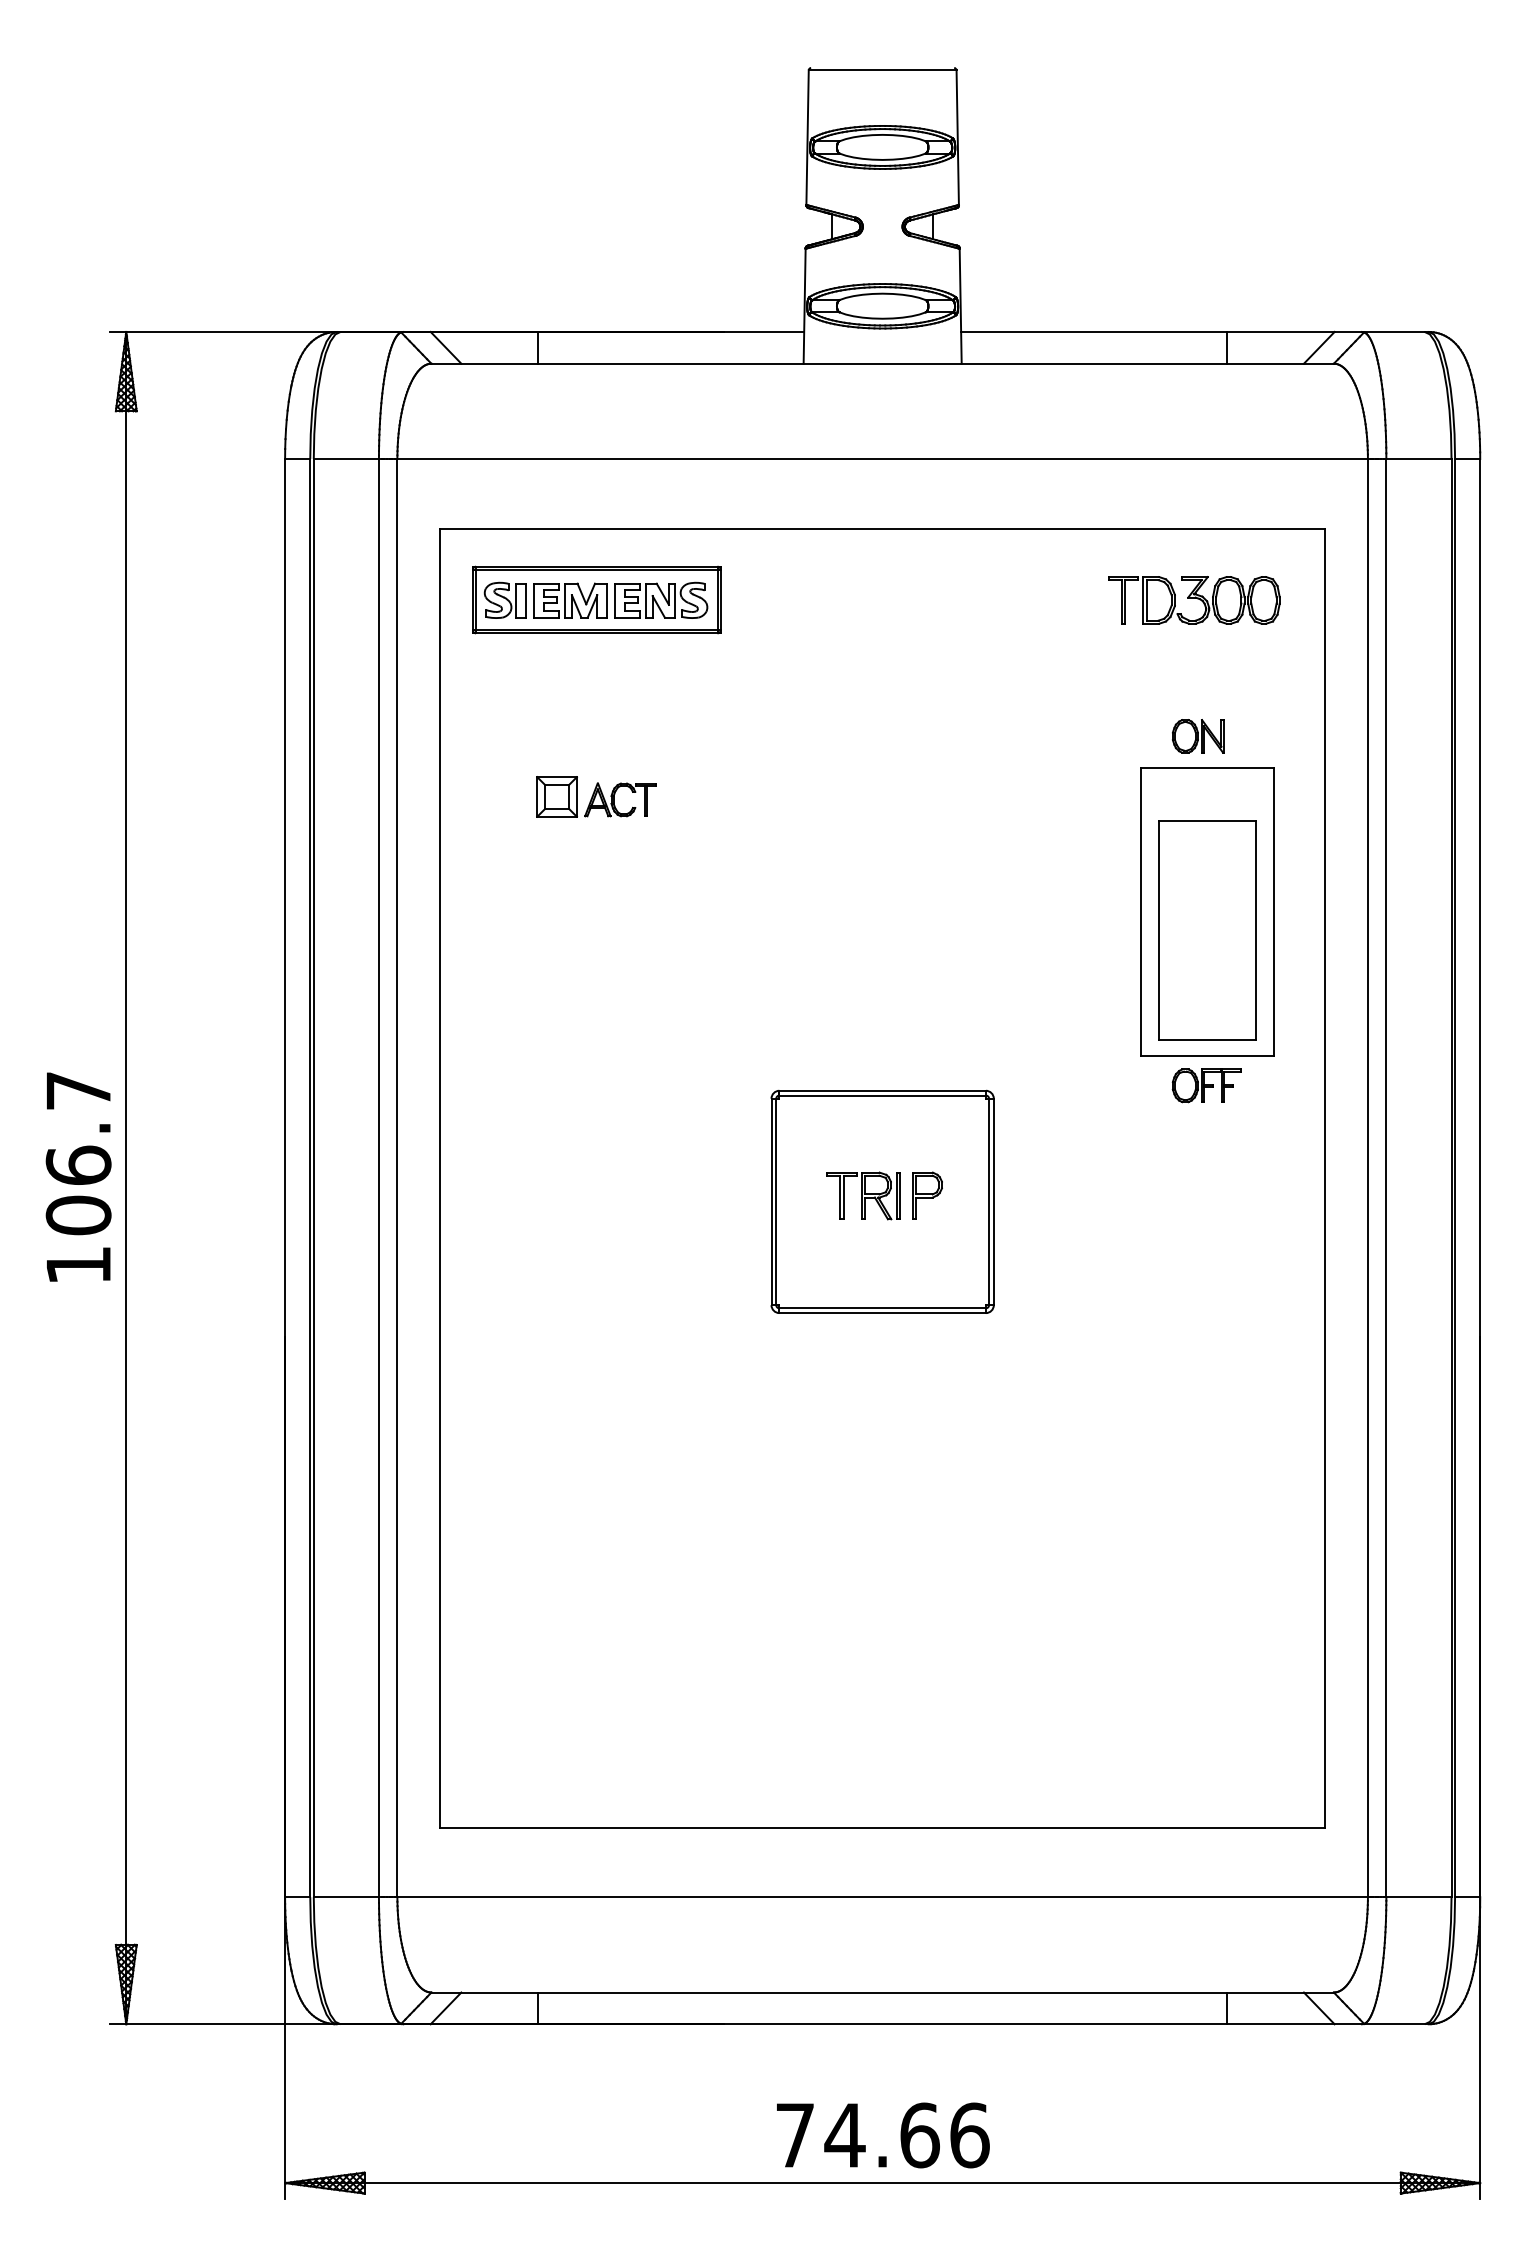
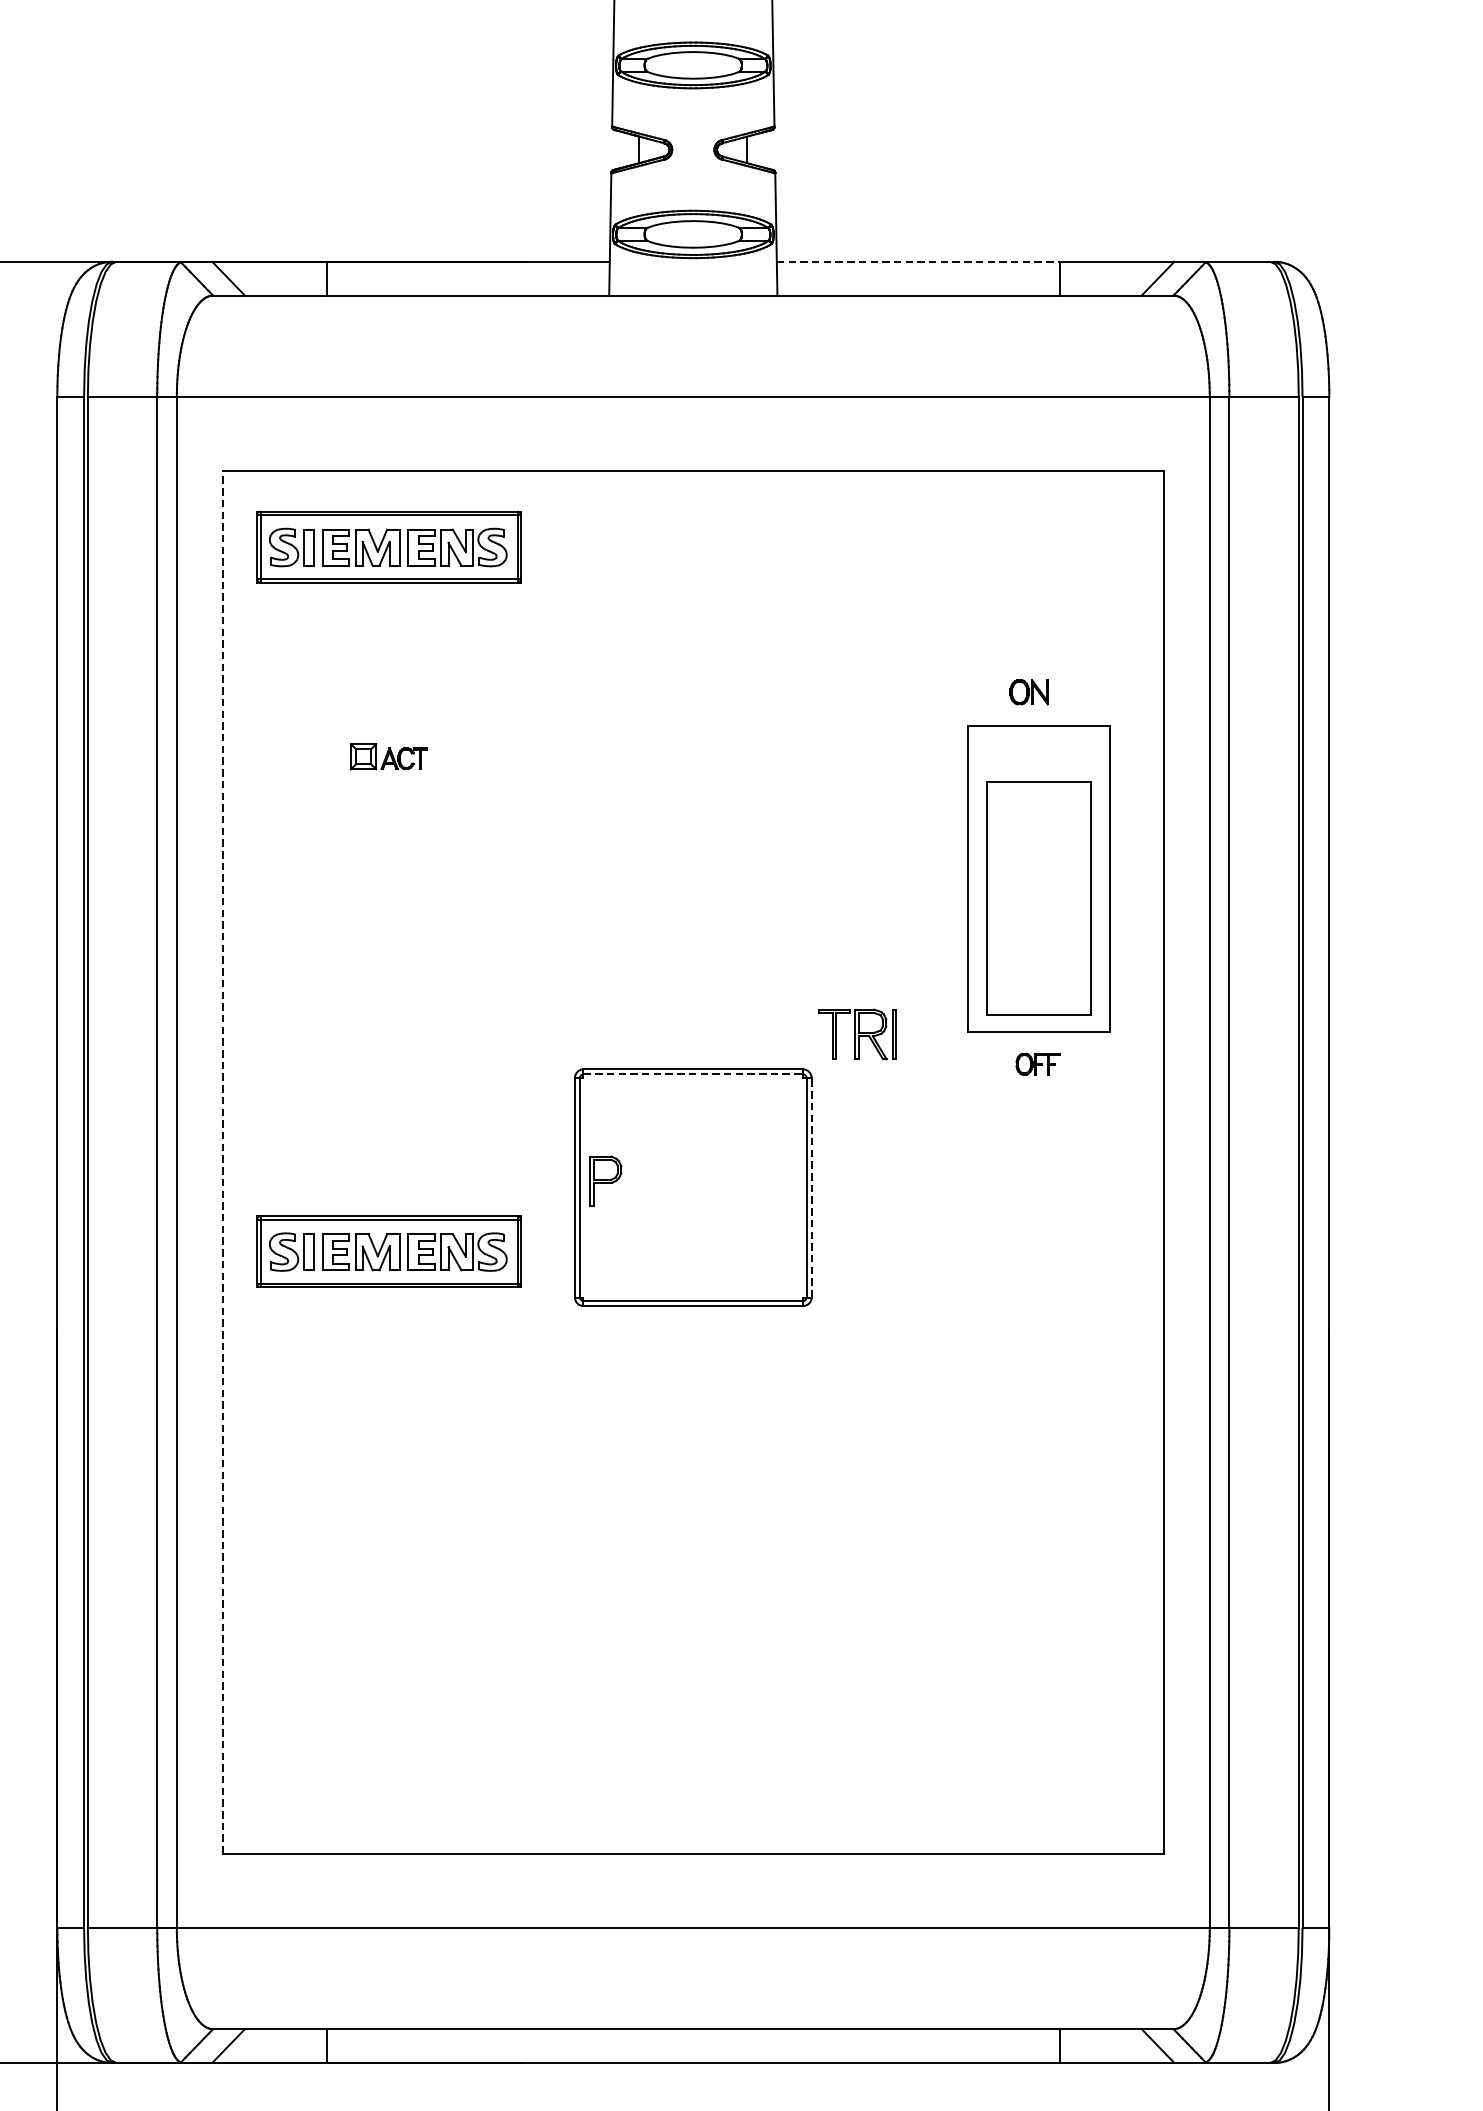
line: (1094, 331) -> (918, 261), solid -> dashed
part: (1194, 600) -> (1025, 547), removed
part: (1198, 736) -> (1029, 692), size x0.7
part: (596, 796) -> (388, 756), size x0.6
part: (1206, 1085) -> (1037, 1063), size x0.6
line: (883, 1095) -> (694, 1074), solid -> dashed
line: (440, 1177) -> (222, 1161), solid -> dashed
part: (863, 1195) -> (857, 1034), moved
part: (927, 1195) -> (605, 1180), moved
line: (993, 1201) -> (811, 1187), solid -> dashed
part: (596, 1261) -> (388, 1251), added

